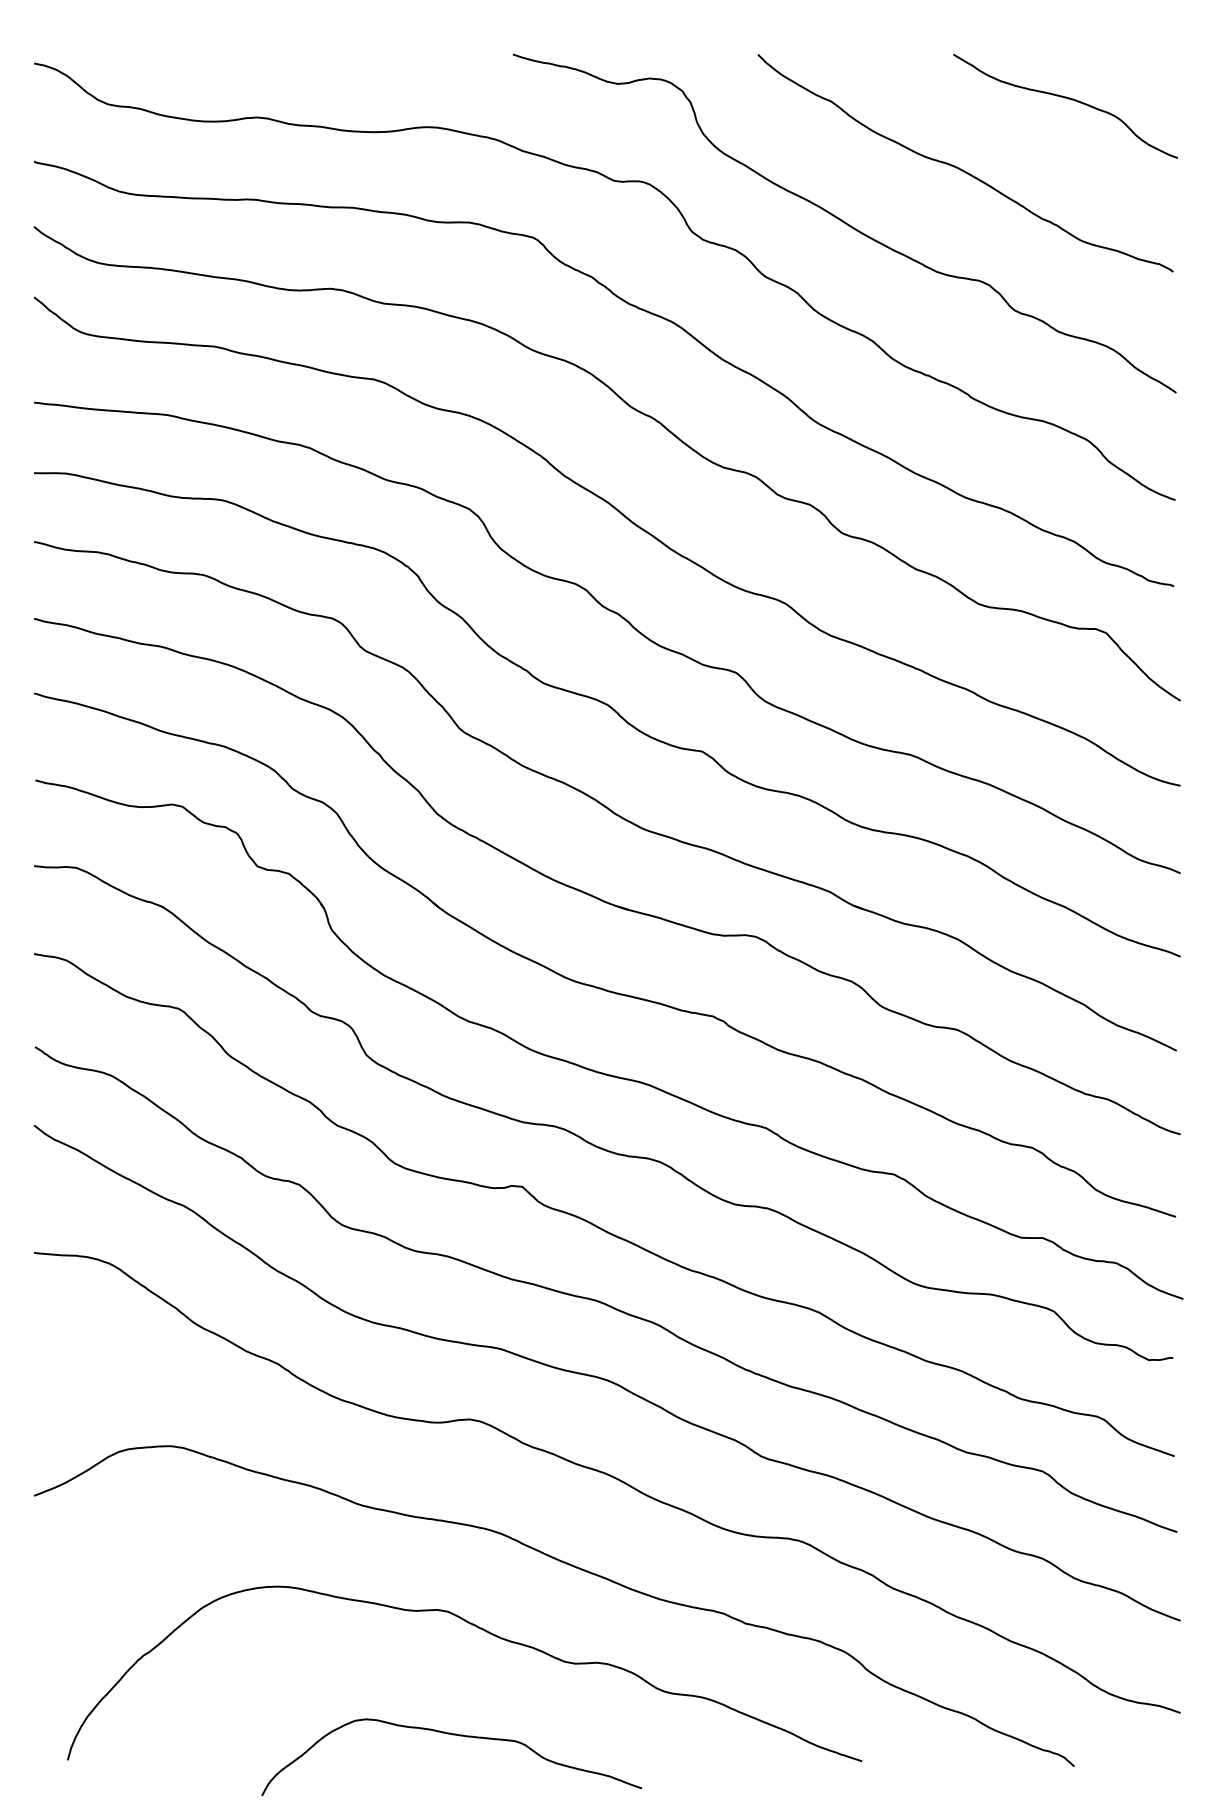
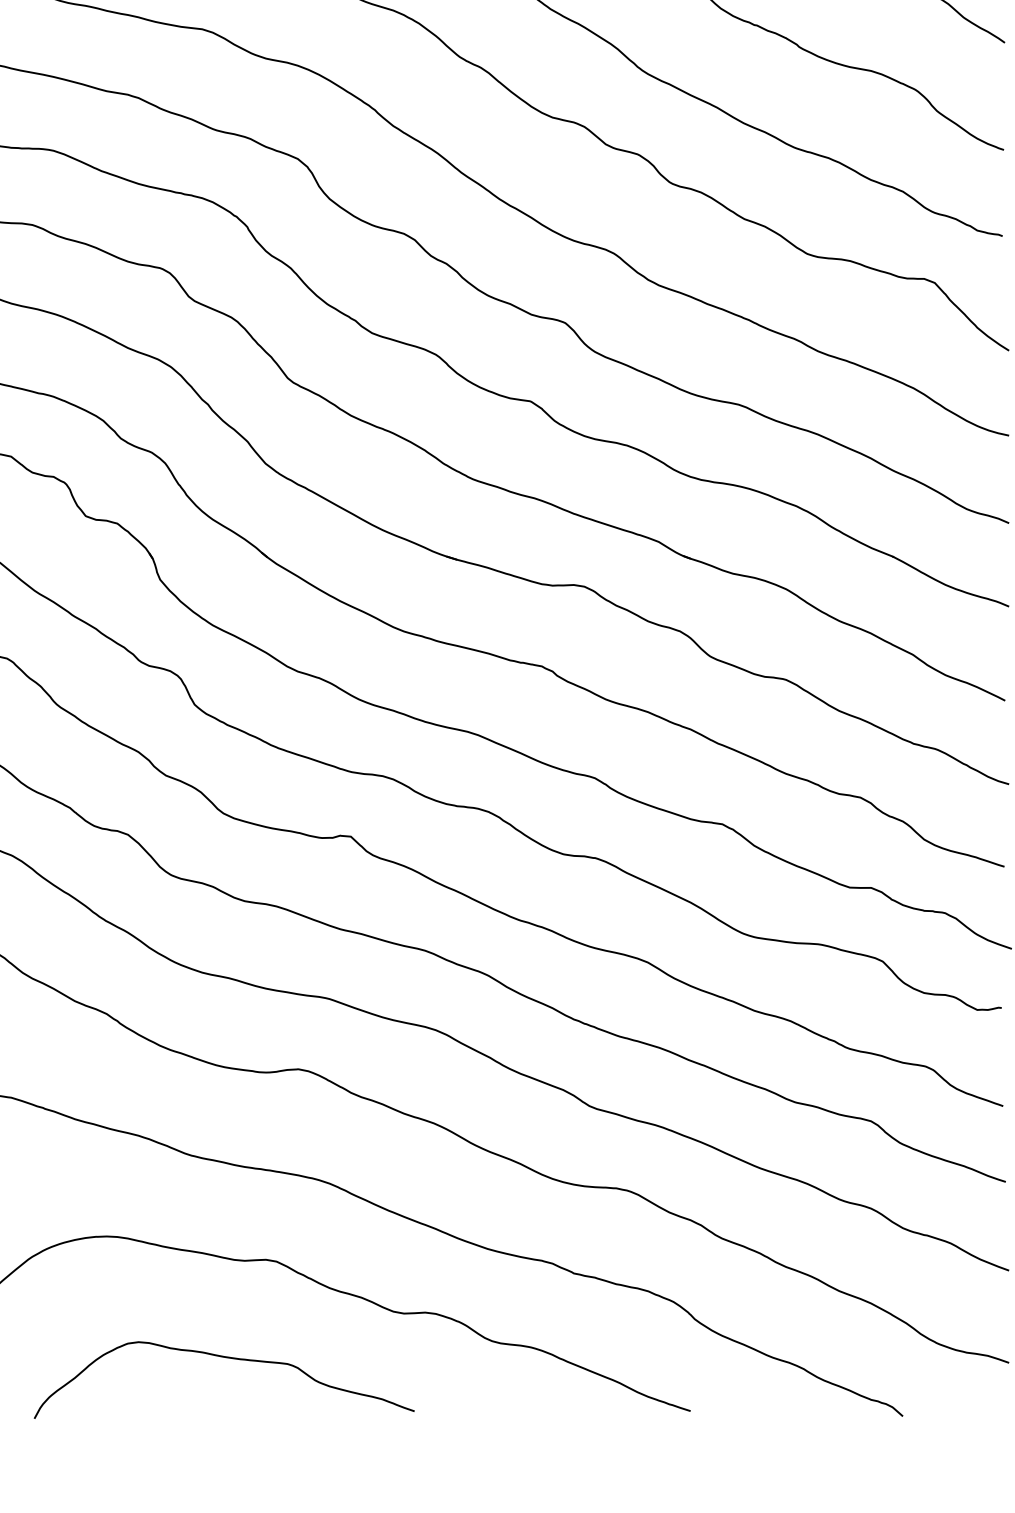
curve: (452, 1735) -> (225, 1358), moved

